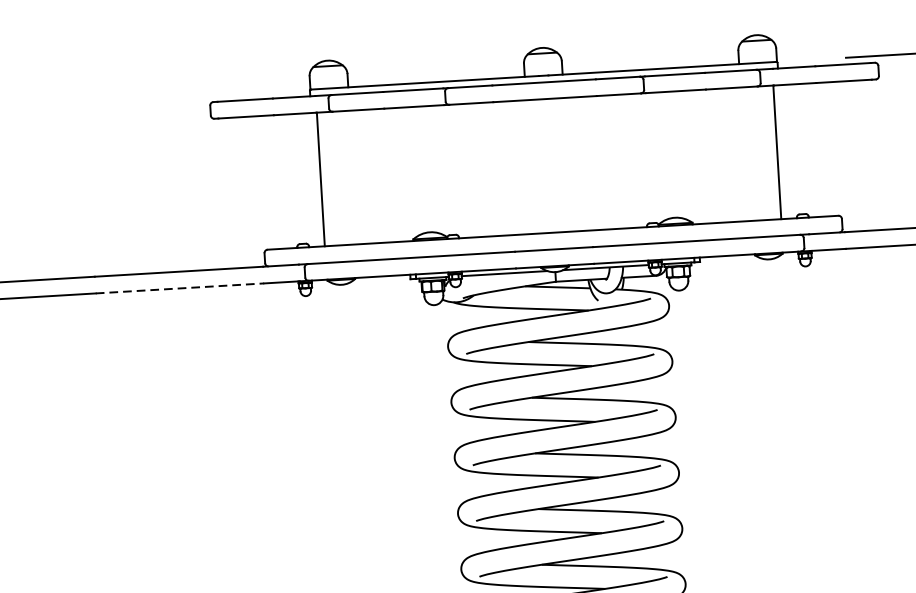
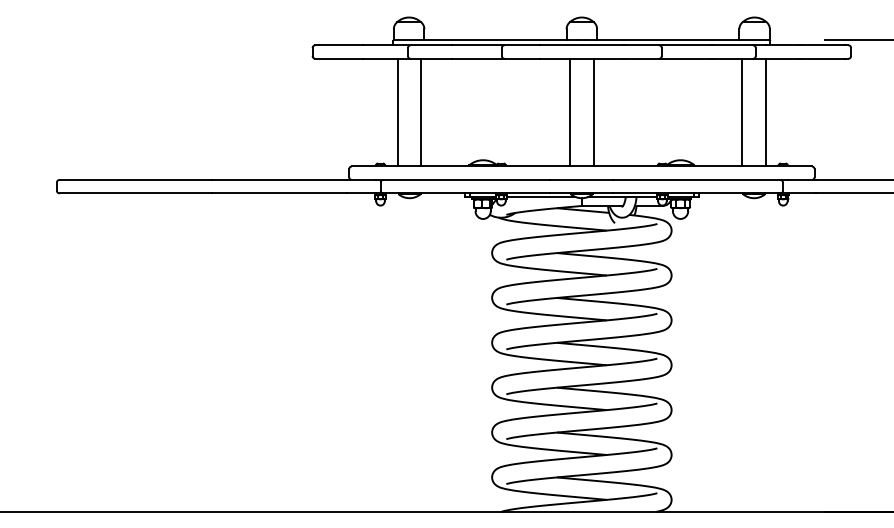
line: (748, 153) -> (742, 112), added
line: (563, 164) -> (593, 112), added
line: (534, 166) -> (570, 112), added
line: (350, 177) -> (421, 112), added
line: (179, 288) -> (279, 193), dashed -> solid

